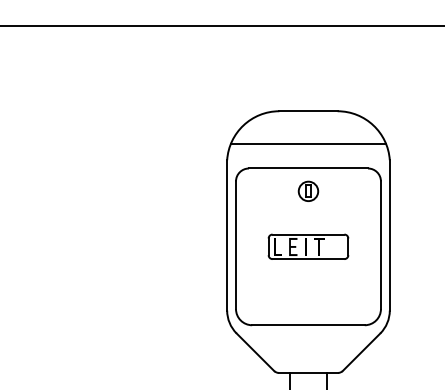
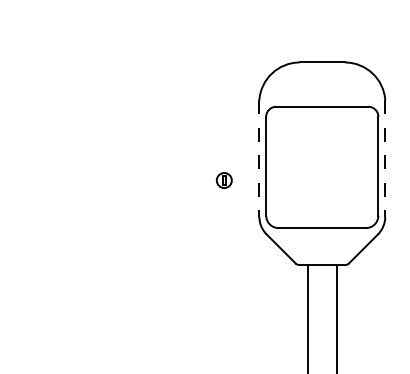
line: (308, 143) -> (322, 87), removed
part: (307, 191) -> (223, 180), moved
line: (227, 236) -> (259, 159), solid -> dashed
line: (390, 236) -> (385, 159), solid -> dashed
part: (307, 246) -> (321, 167), removed

